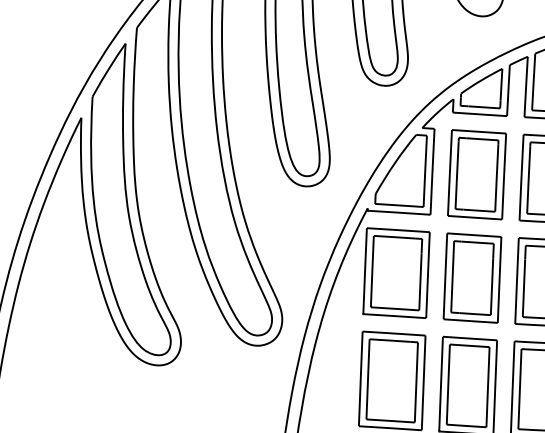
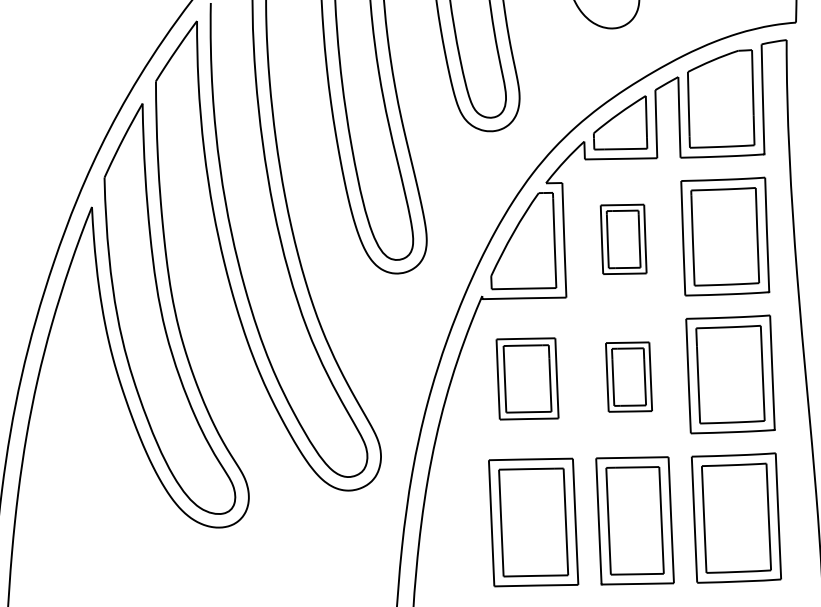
part: (476, 174) -> (623, 239), size x0.6
part: (396, 272) -> (527, 378), size x0.7
part: (472, 277) -> (628, 376), size x0.6

